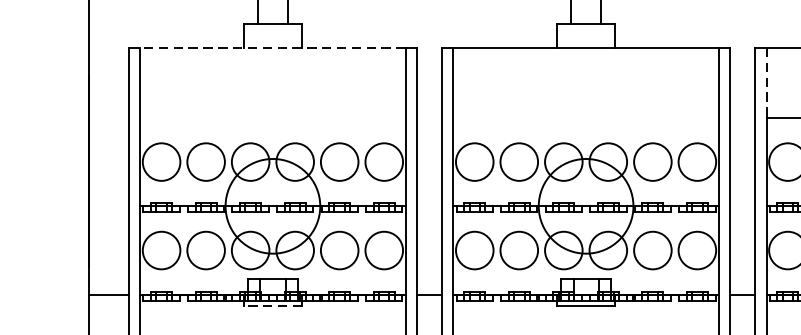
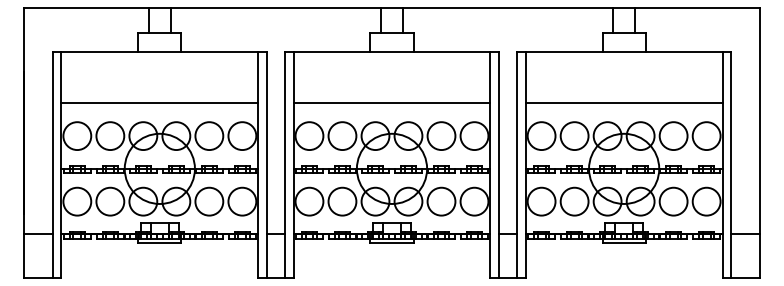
line: (267, 47) -> (155, 51), dashed -> solid
line: (766, 83) -> (525, 77), dashed -> solid
line: (272, 118) -> (159, 103), added
line: (585, 118) -> (391, 103), added
line: (272, 306) -> (159, 243), dashed -> solid

